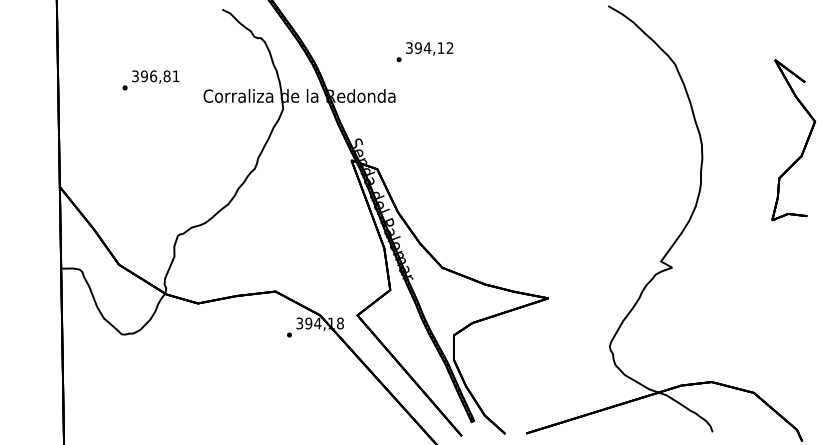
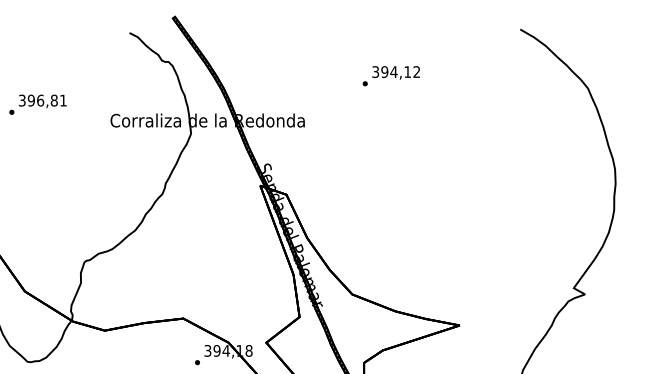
text: (424, 52) -> (390, 76), moved
text: (150, 80) -> (37, 104), moved

